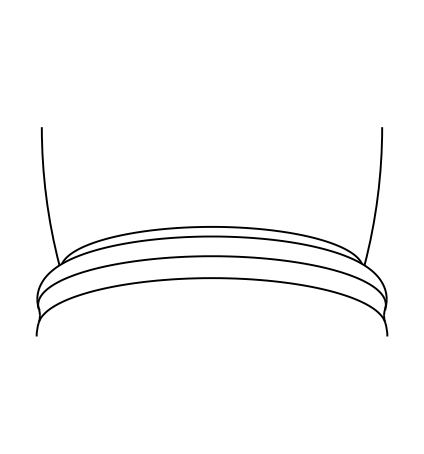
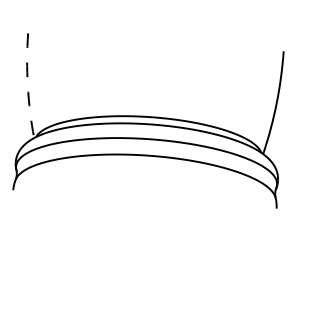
arc: (46, 196) -> (28, 85), solid -> dashed

